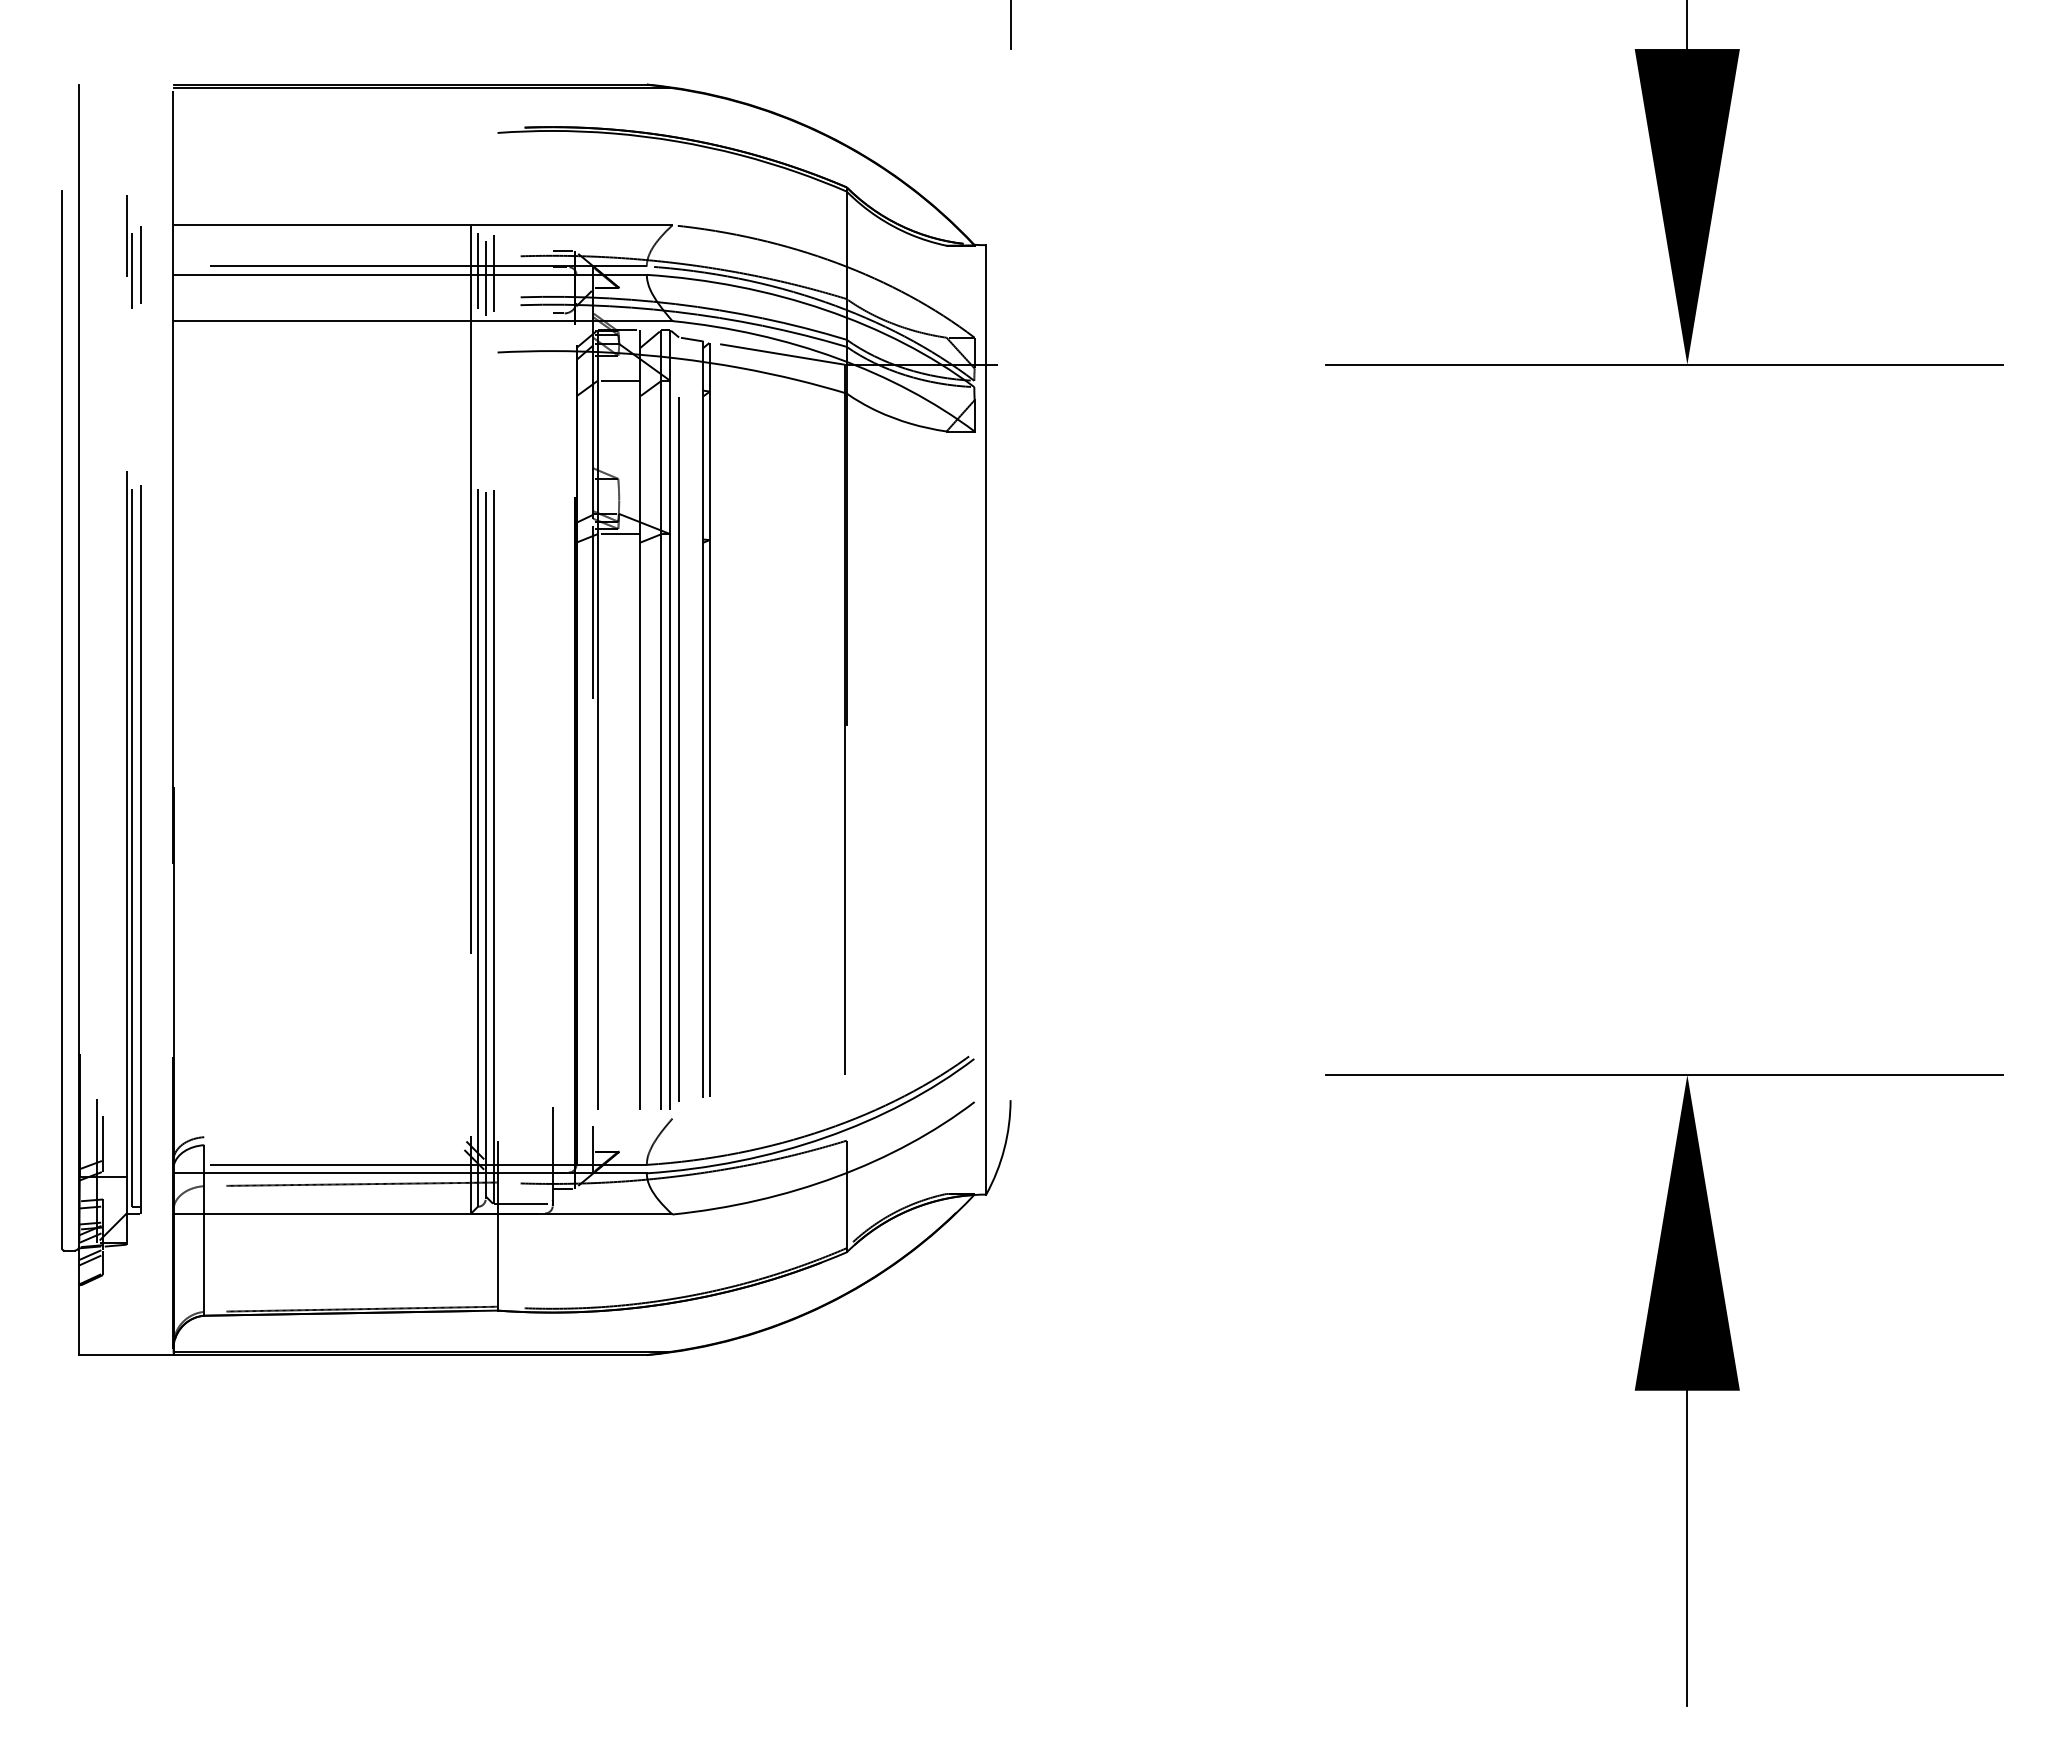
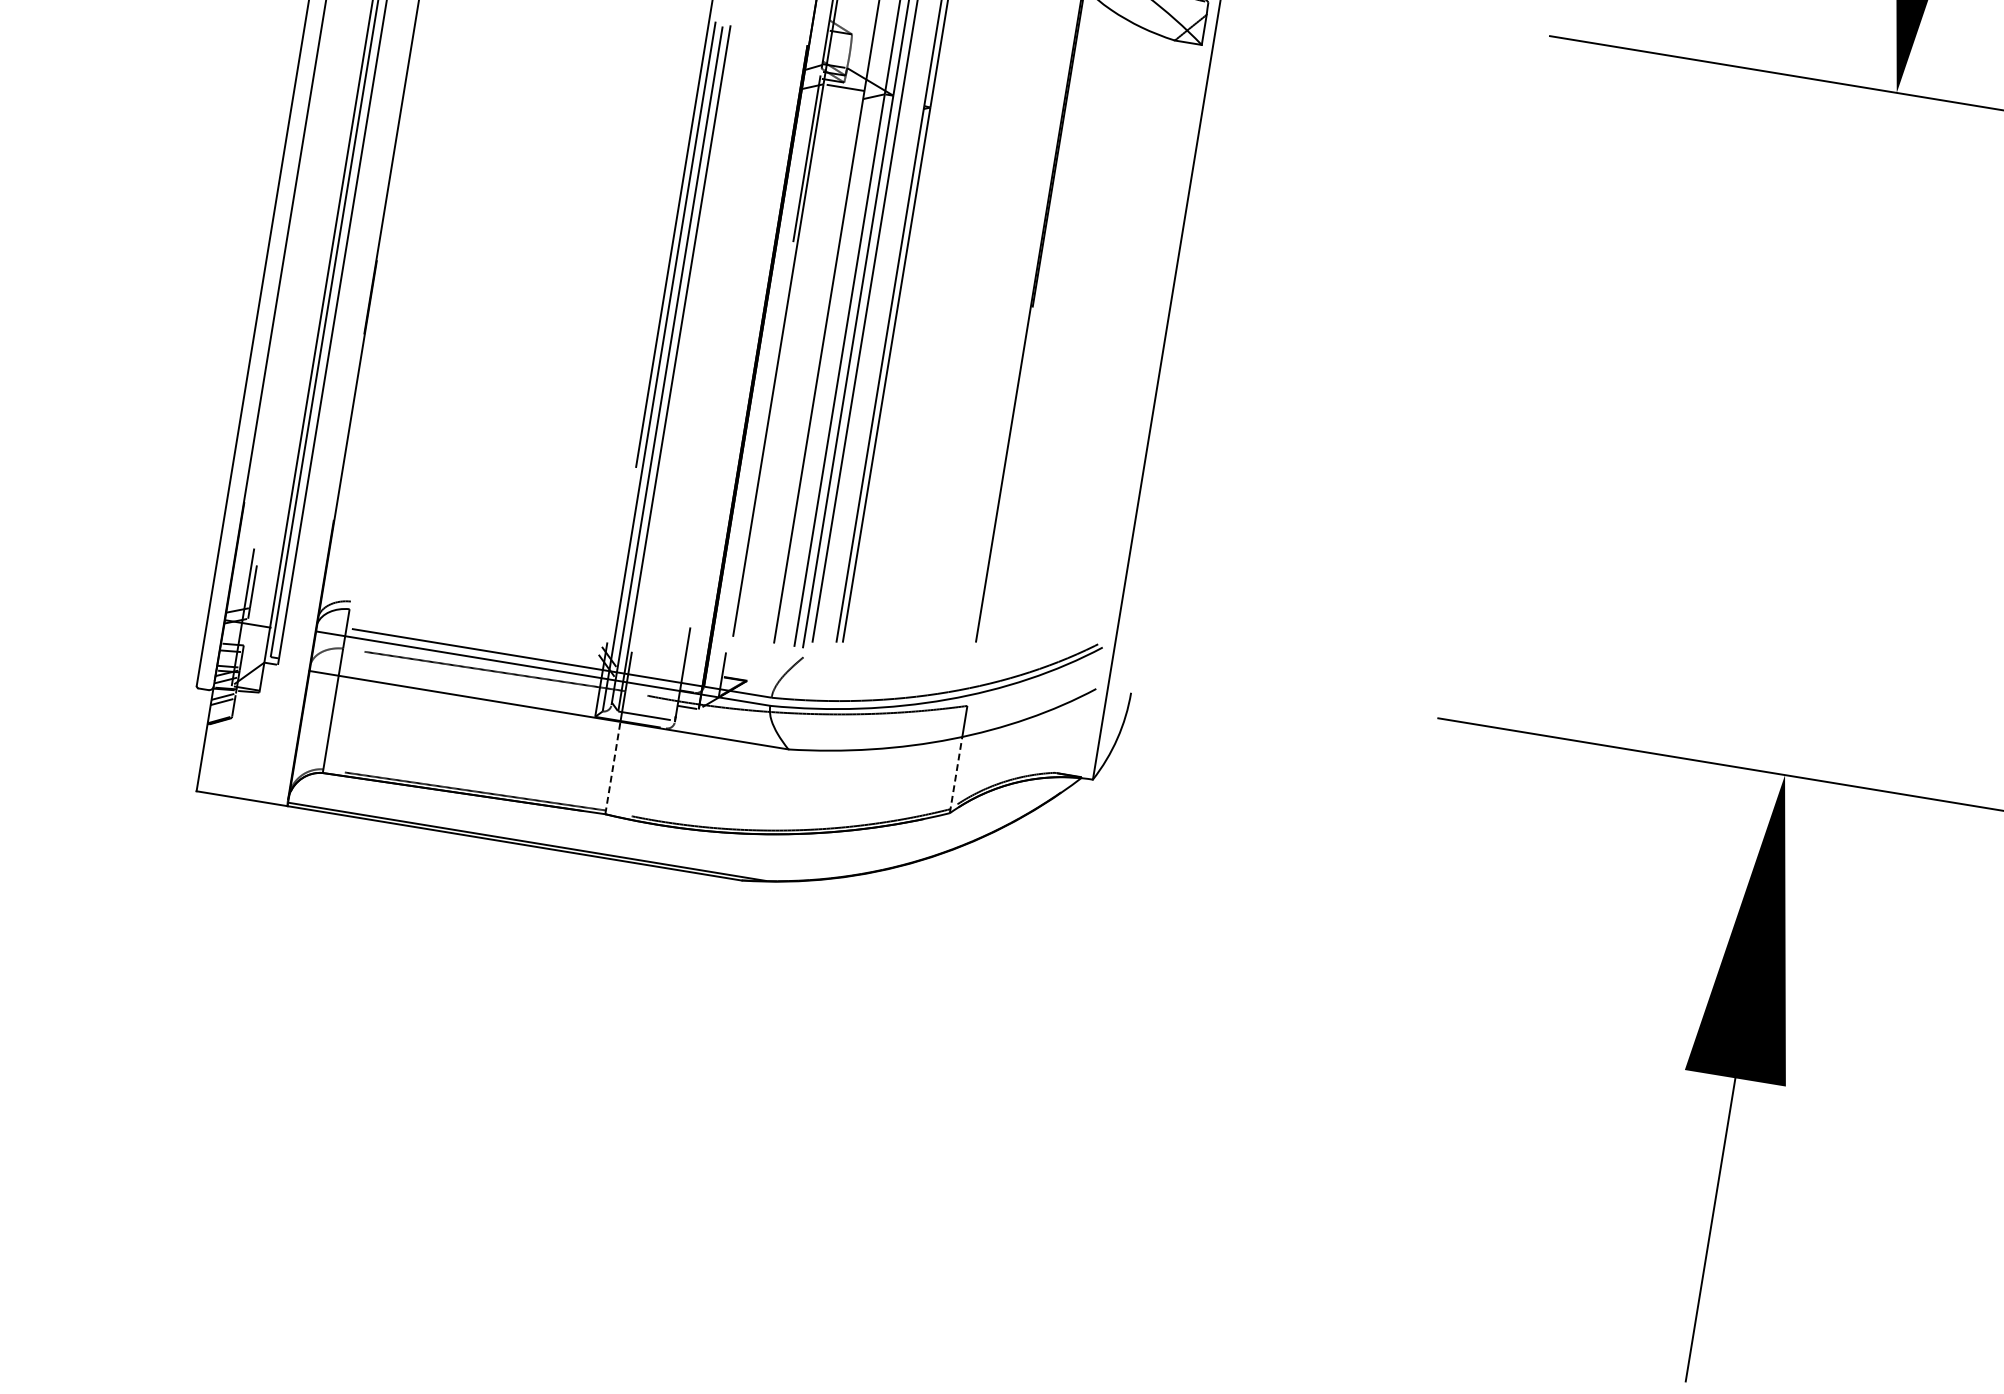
line: (846, 1212) -> (955, 774), solid -> dashed
line: (497, 1262) -> (612, 768), solid -> dashed

